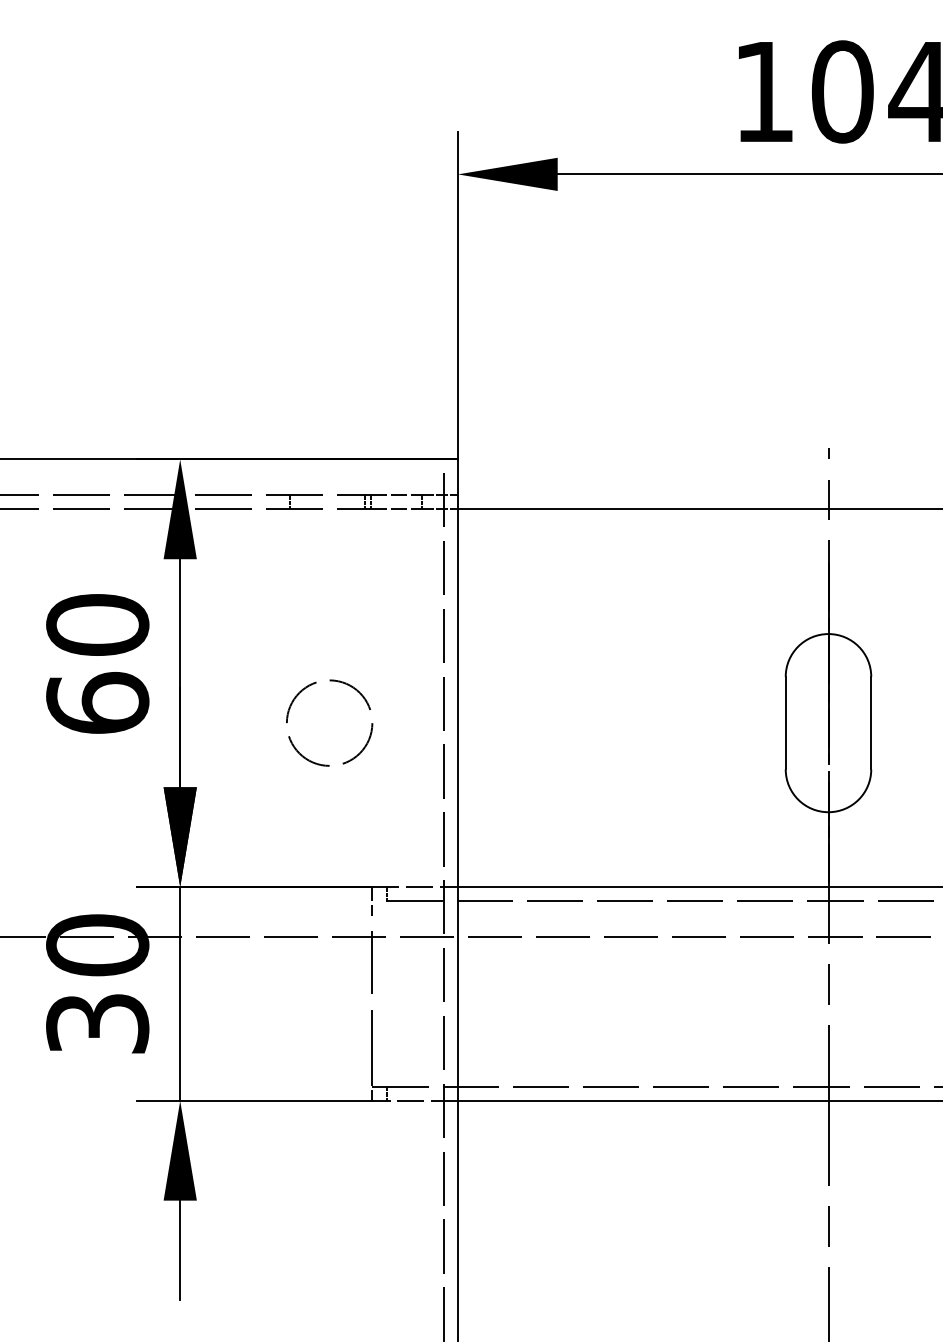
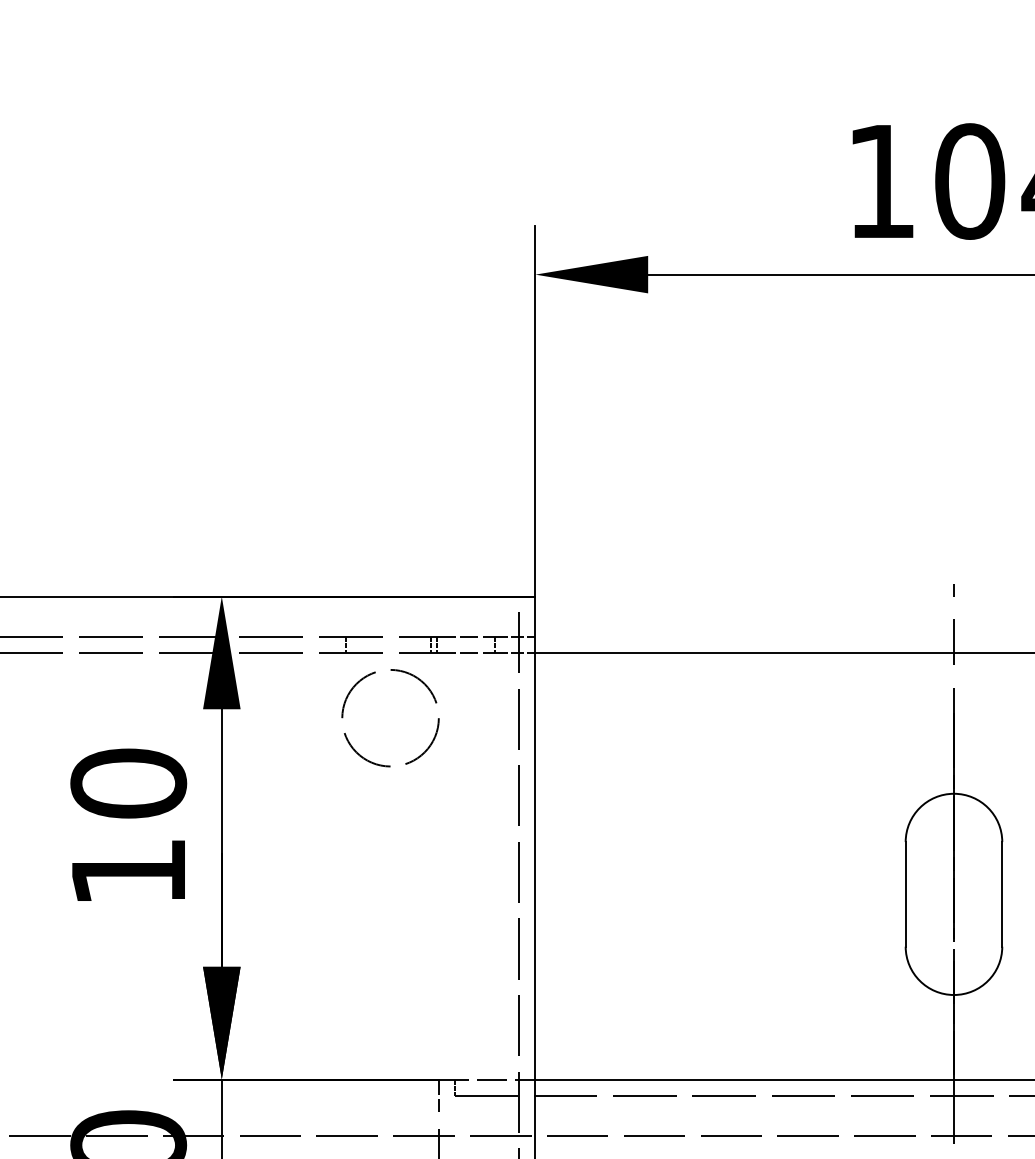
text: (97, 702) -> (128, 871), 60 -> 10
circle: (329, 722) -> (390, 717), moved

